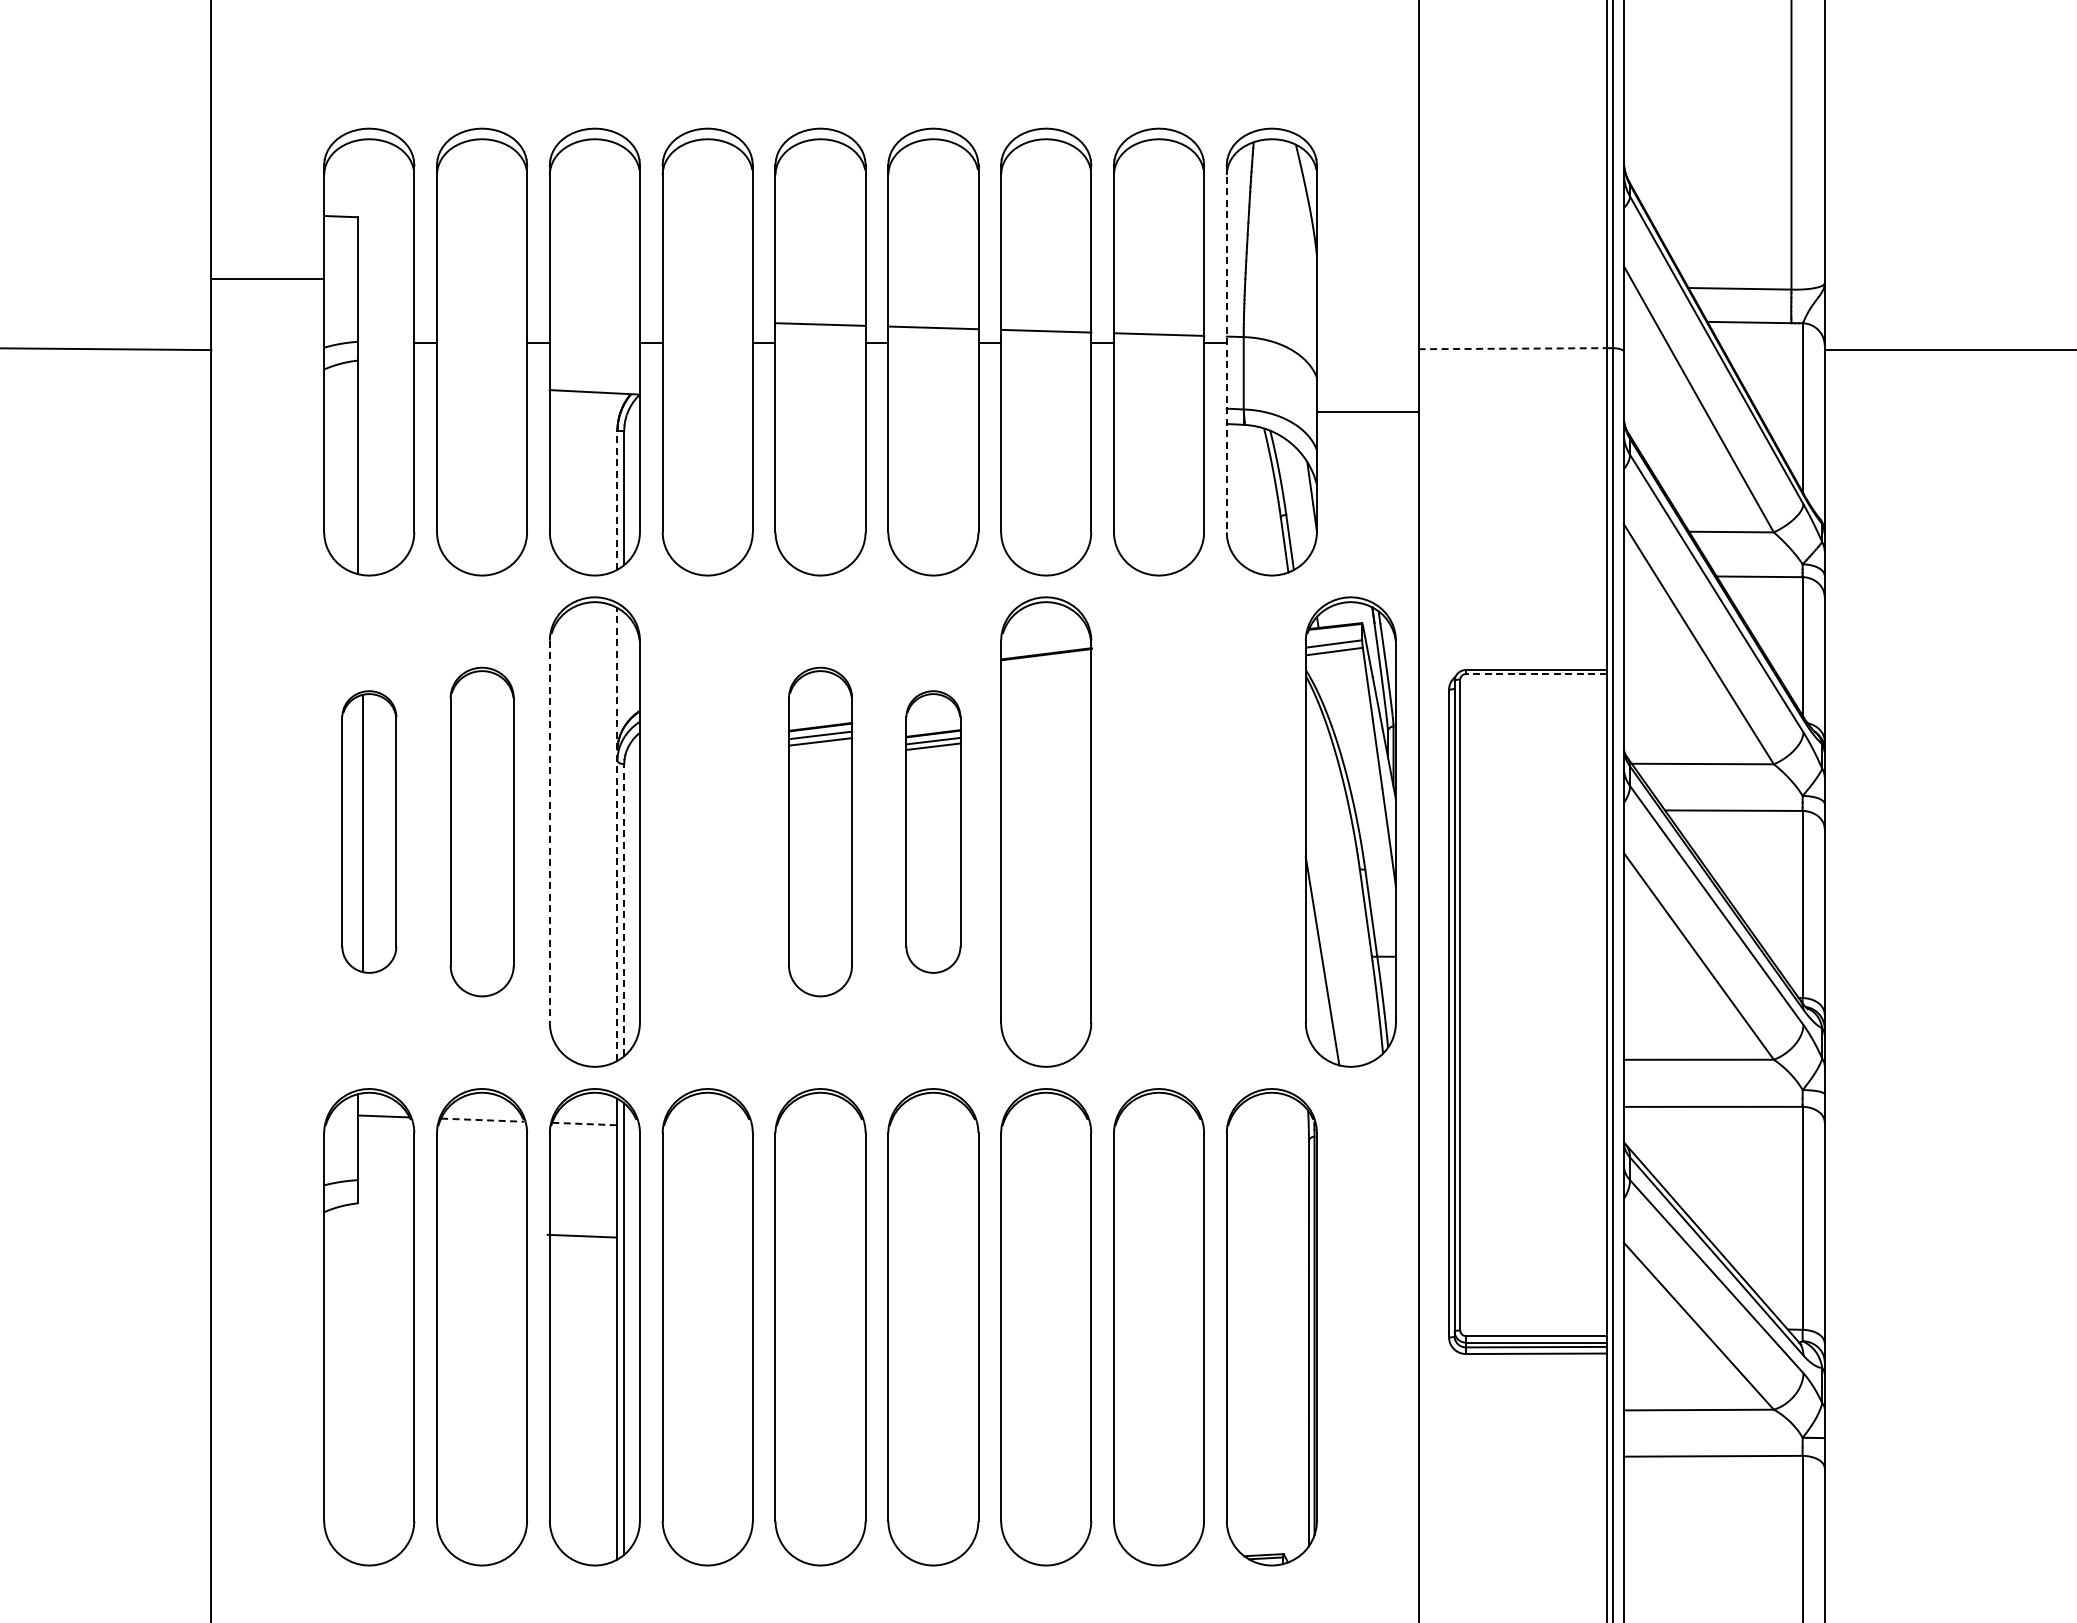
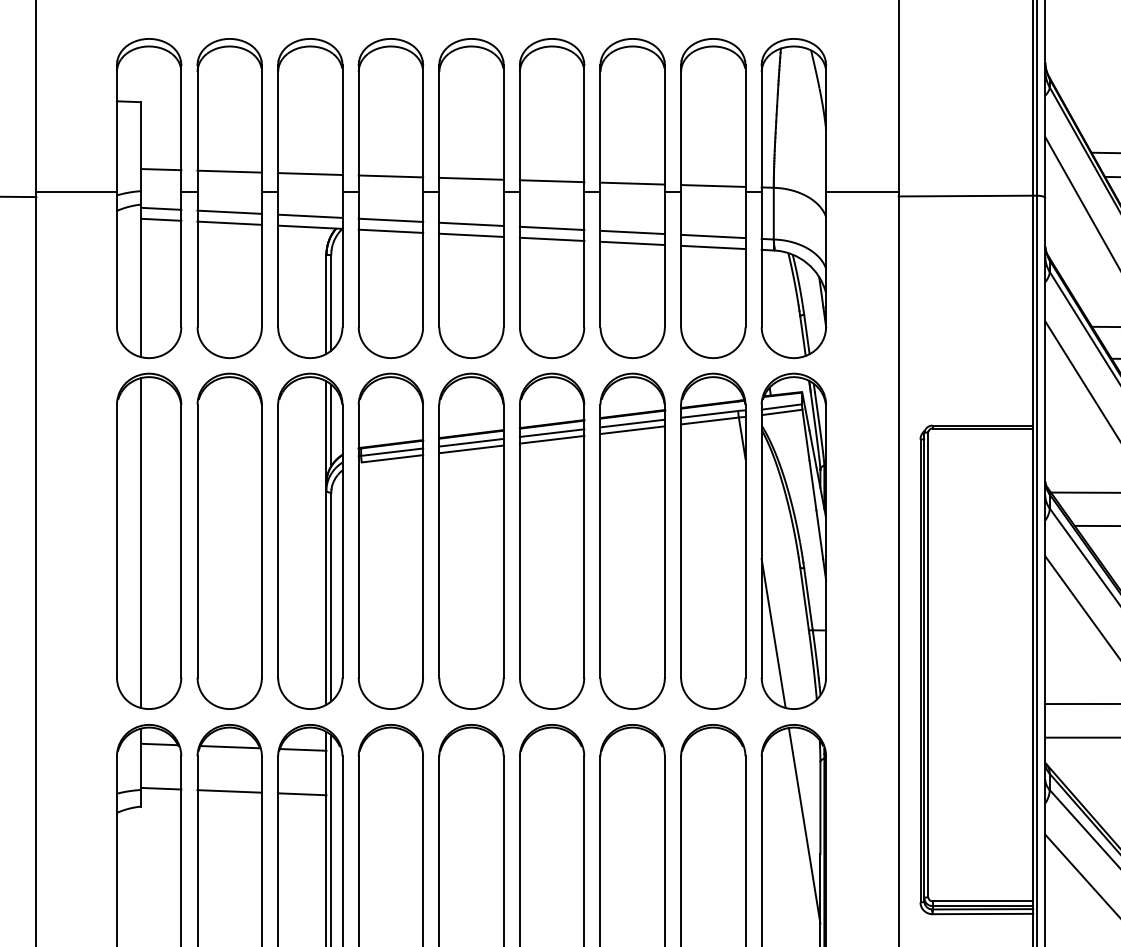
line: (267, 278) -> (76, 191), moved
line: (385, 311) -> (160, 169), added
line: (481, 314) -> (229, 171), added
line: (594, 317) -> (310, 173), added
line: (707, 320) -> (390, 175), added
line: (1226, 348) -> (761, 195), dashed -> solid
line: (1513, 348) -> (966, 195), dashed -> solid
line: (385, 366) -> (160, 208), added
line: (481, 371) -> (229, 212), added
line: (594, 376) -> (310, 215), added
line: (385, 381) -> (160, 219), added
line: (707, 382) -> (390, 220), added
line: (481, 386) -> (229, 223), added
line: (820, 388) -> (471, 224), added
line: (933, 393) -> (552, 228), added
line: (707, 397) -> (390, 230), added
line: (1046, 399) -> (632, 232), added
line: (820, 403) -> (471, 235), added
line: (1158, 405) -> (712, 236), added
line: (933, 409) -> (552, 239), added
line: (1367, 411) -> (862, 191), moved
line: (1046, 414) -> (632, 243), added
line: (1158, 420) -> (712, 247), added
line: (617, 499) -> (326, 303), dashed -> solid
line: (1046, 666) -> (632, 423), added
line: (624, 669) -> (331, 425), added
line: (1536, 674) -> (982, 428), dashed -> solid
line: (1046, 676) -> (632, 430), added
part: (369, 831) -> (149, 540), size x1.67
part: (482, 831) -> (230, 540), size x1.43
part: (707, 831) -> (390, 540), added
part: (820, 831) -> (471, 540), size x1.43
part: (933, 831) -> (552, 540), size x1.67
part: (1159, 831) -> (713, 540), added
part: (1350, 831) -> (793, 540), moved
line: (549, 832) -> (277, 541), dashed -> solid
line: (617, 833) -> (326, 542), dashed -> solid
line: (624, 909) -> (331, 596), dashed -> solid
line: (482, 1120) -> (230, 747), dashed -> solid
line: (584, 1124) -> (302, 750), dashed -> solid
line: (385, 1178) -> (160, 788), added
line: (481, 1181) -> (229, 790), added
line: (1286, 1230) -> (804, 825), added
line: (581, 1235) -> (302, 793), moved

